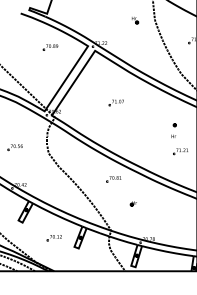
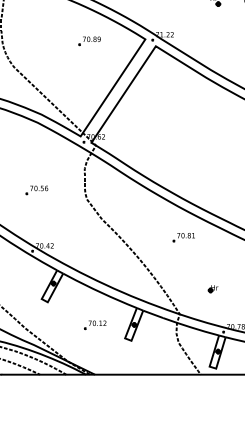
part: (115, 102) -> (186, 123), removed
part: (132, 203) -> (211, 288), moved

